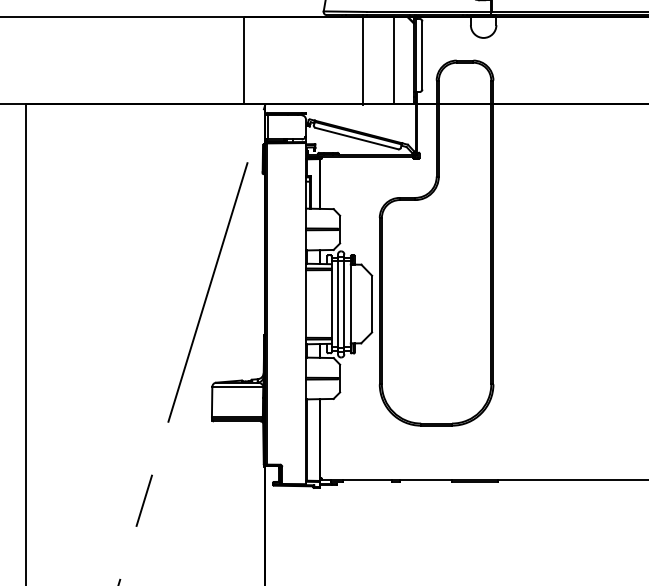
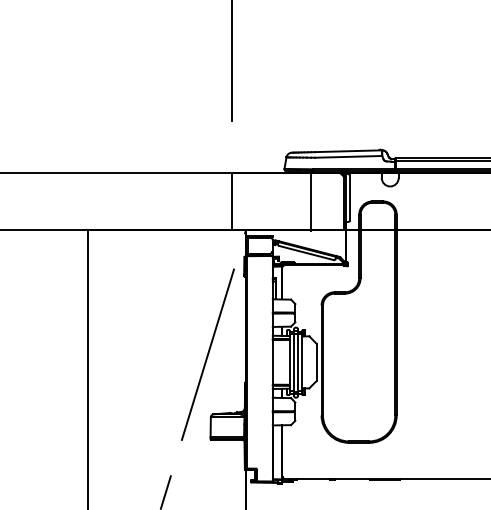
line: (393, 60) -> (330, 201), removed

